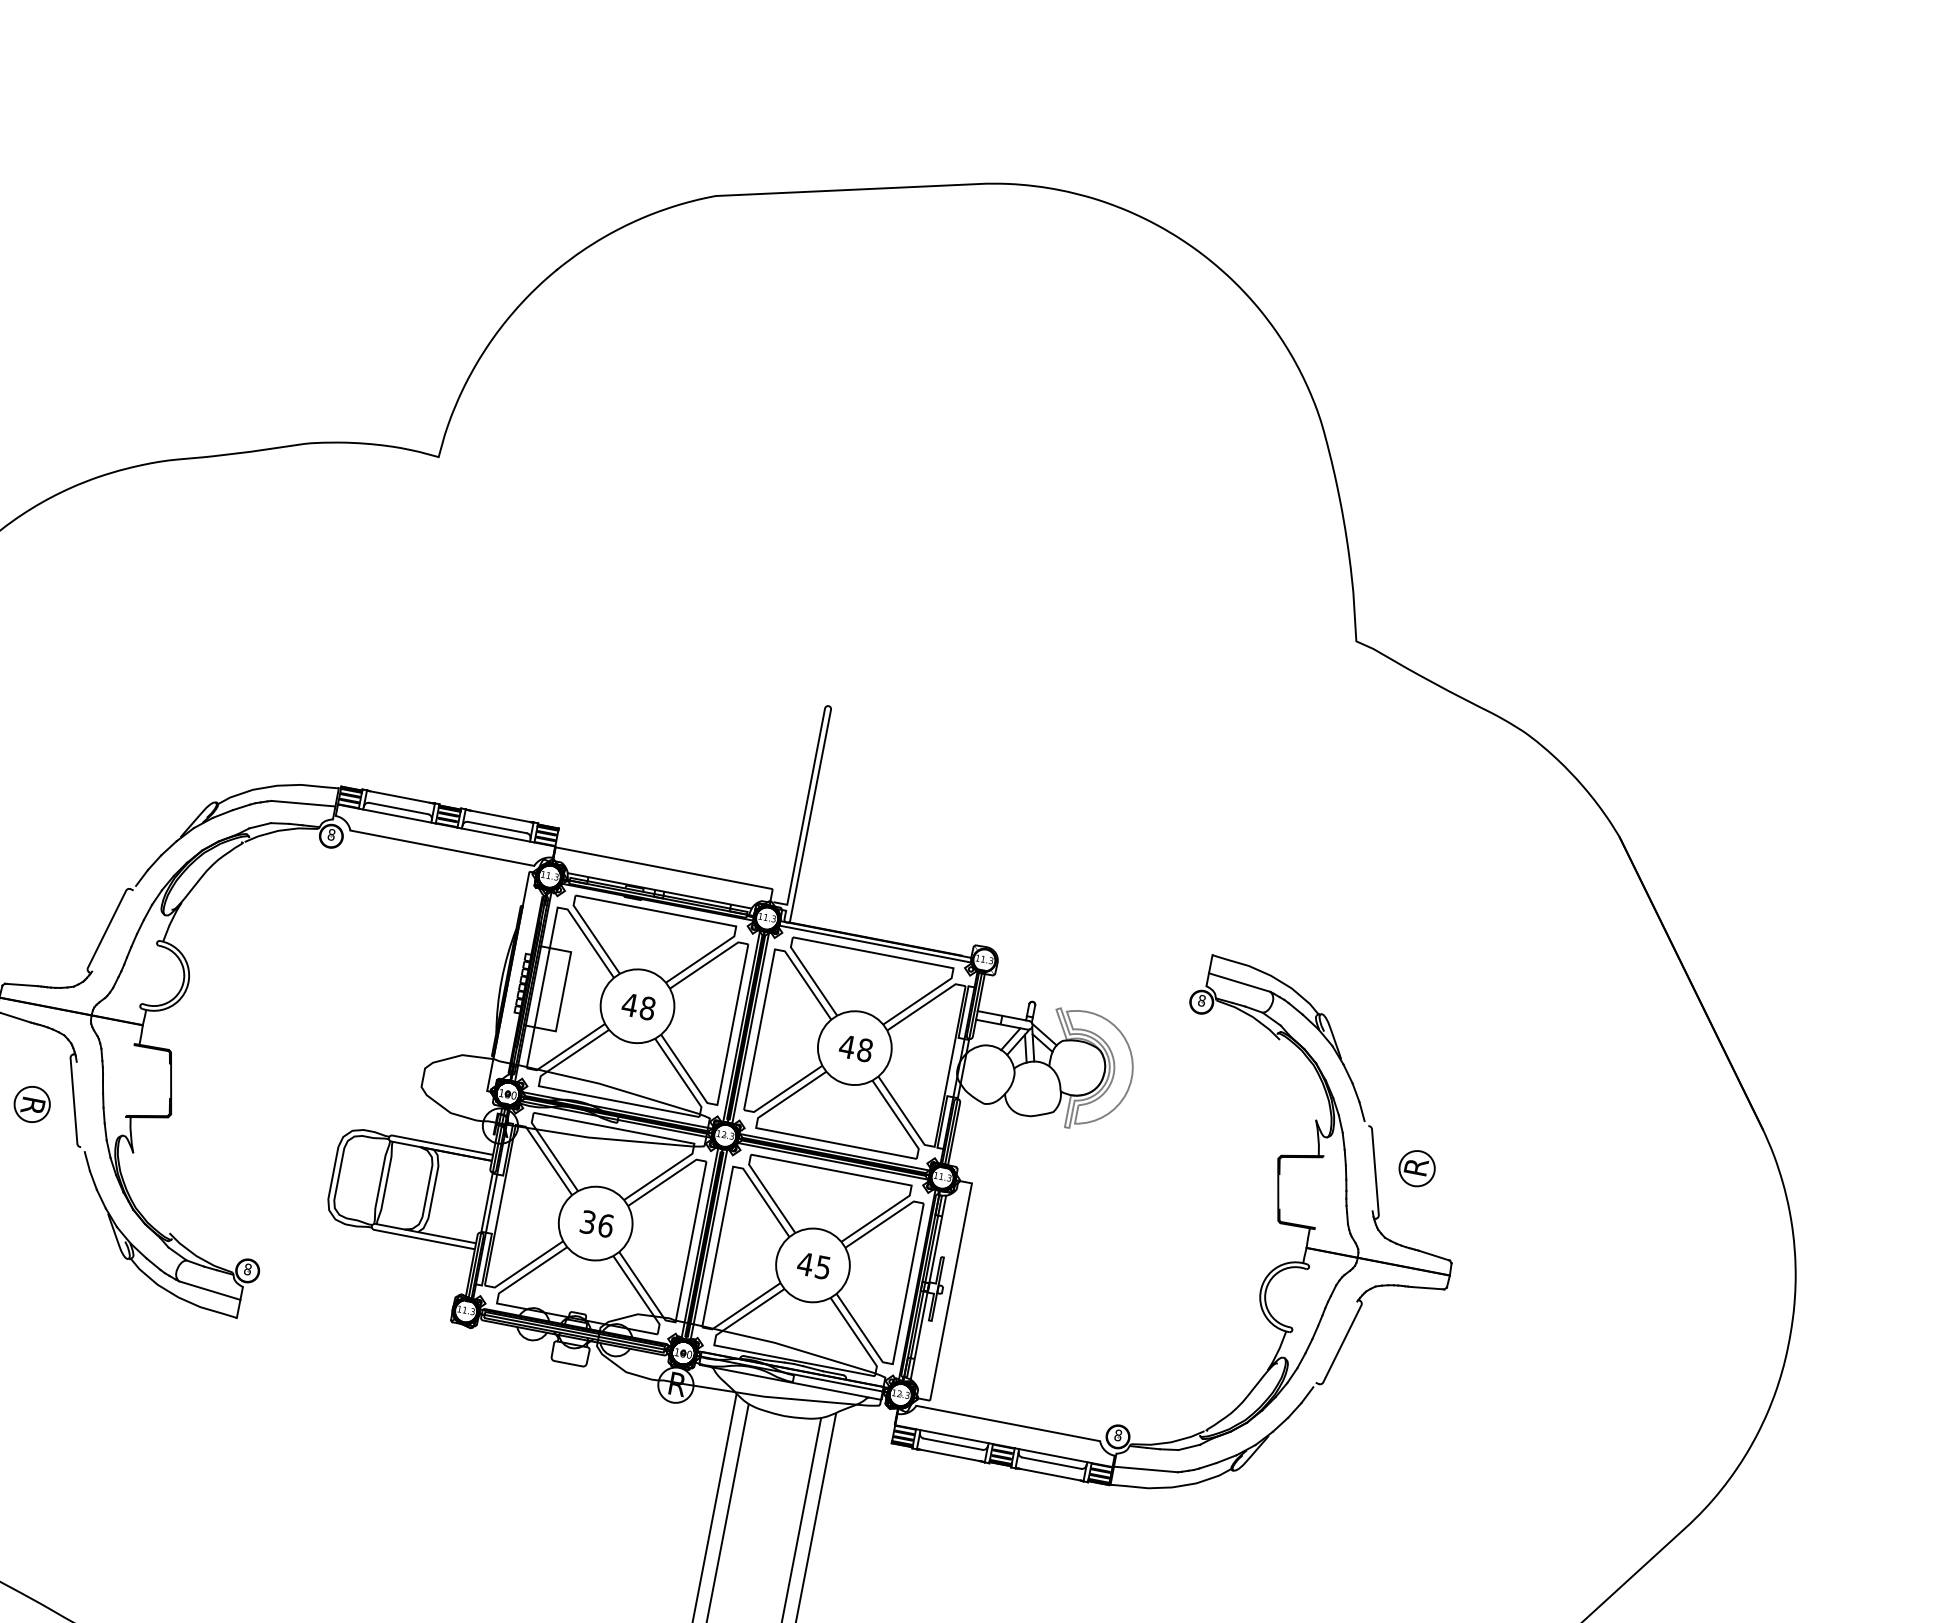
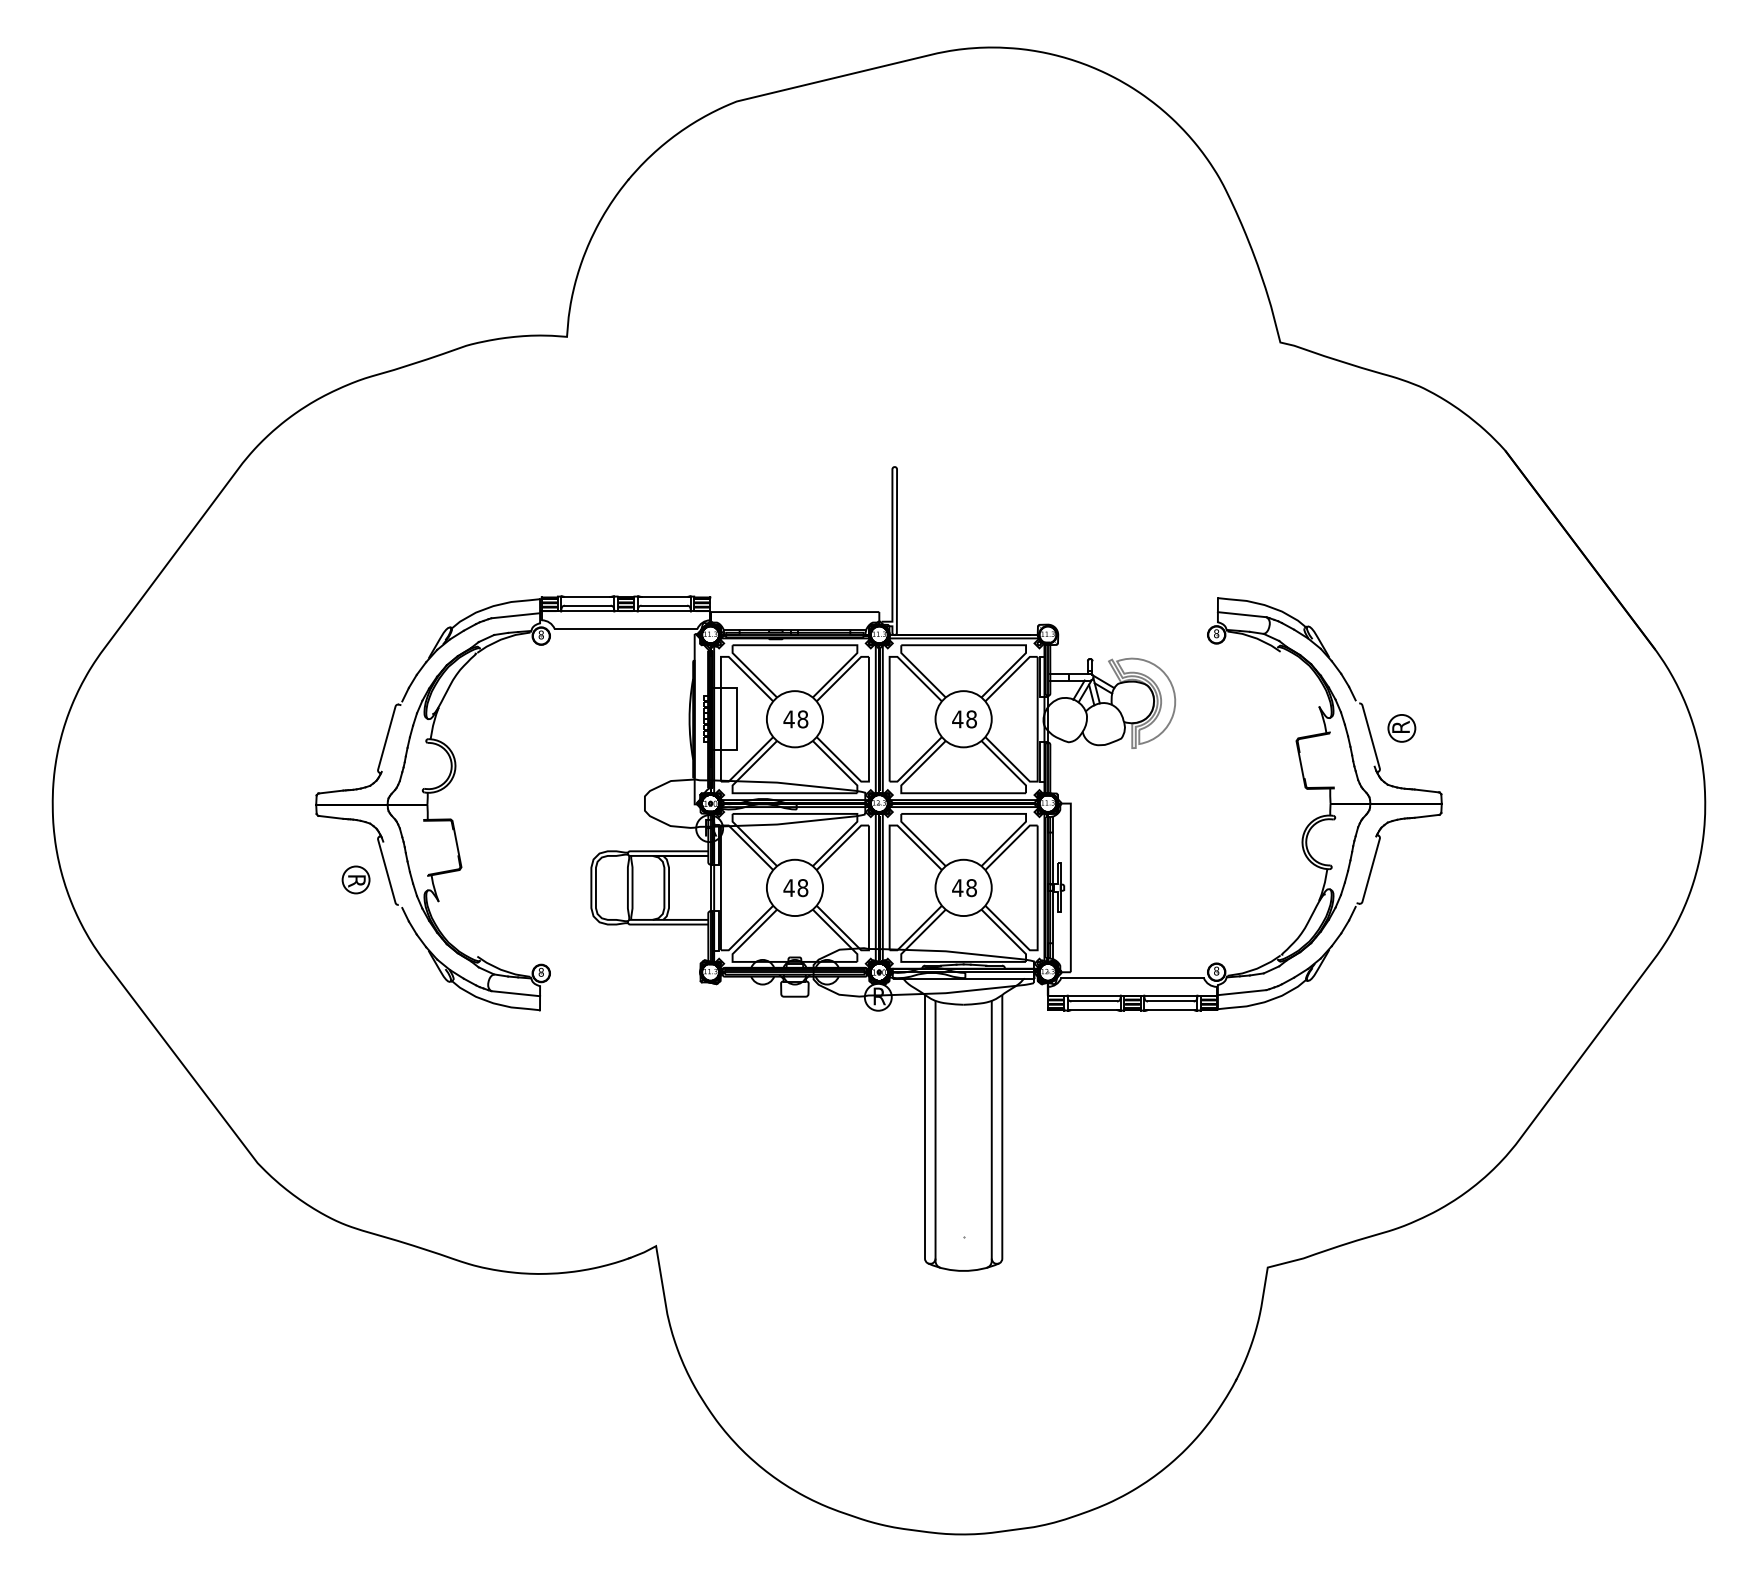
text: (596, 1224) -> (795, 888), 36 -> 48
text: (822, 1268) -> (971, 888), 45 -> 48

